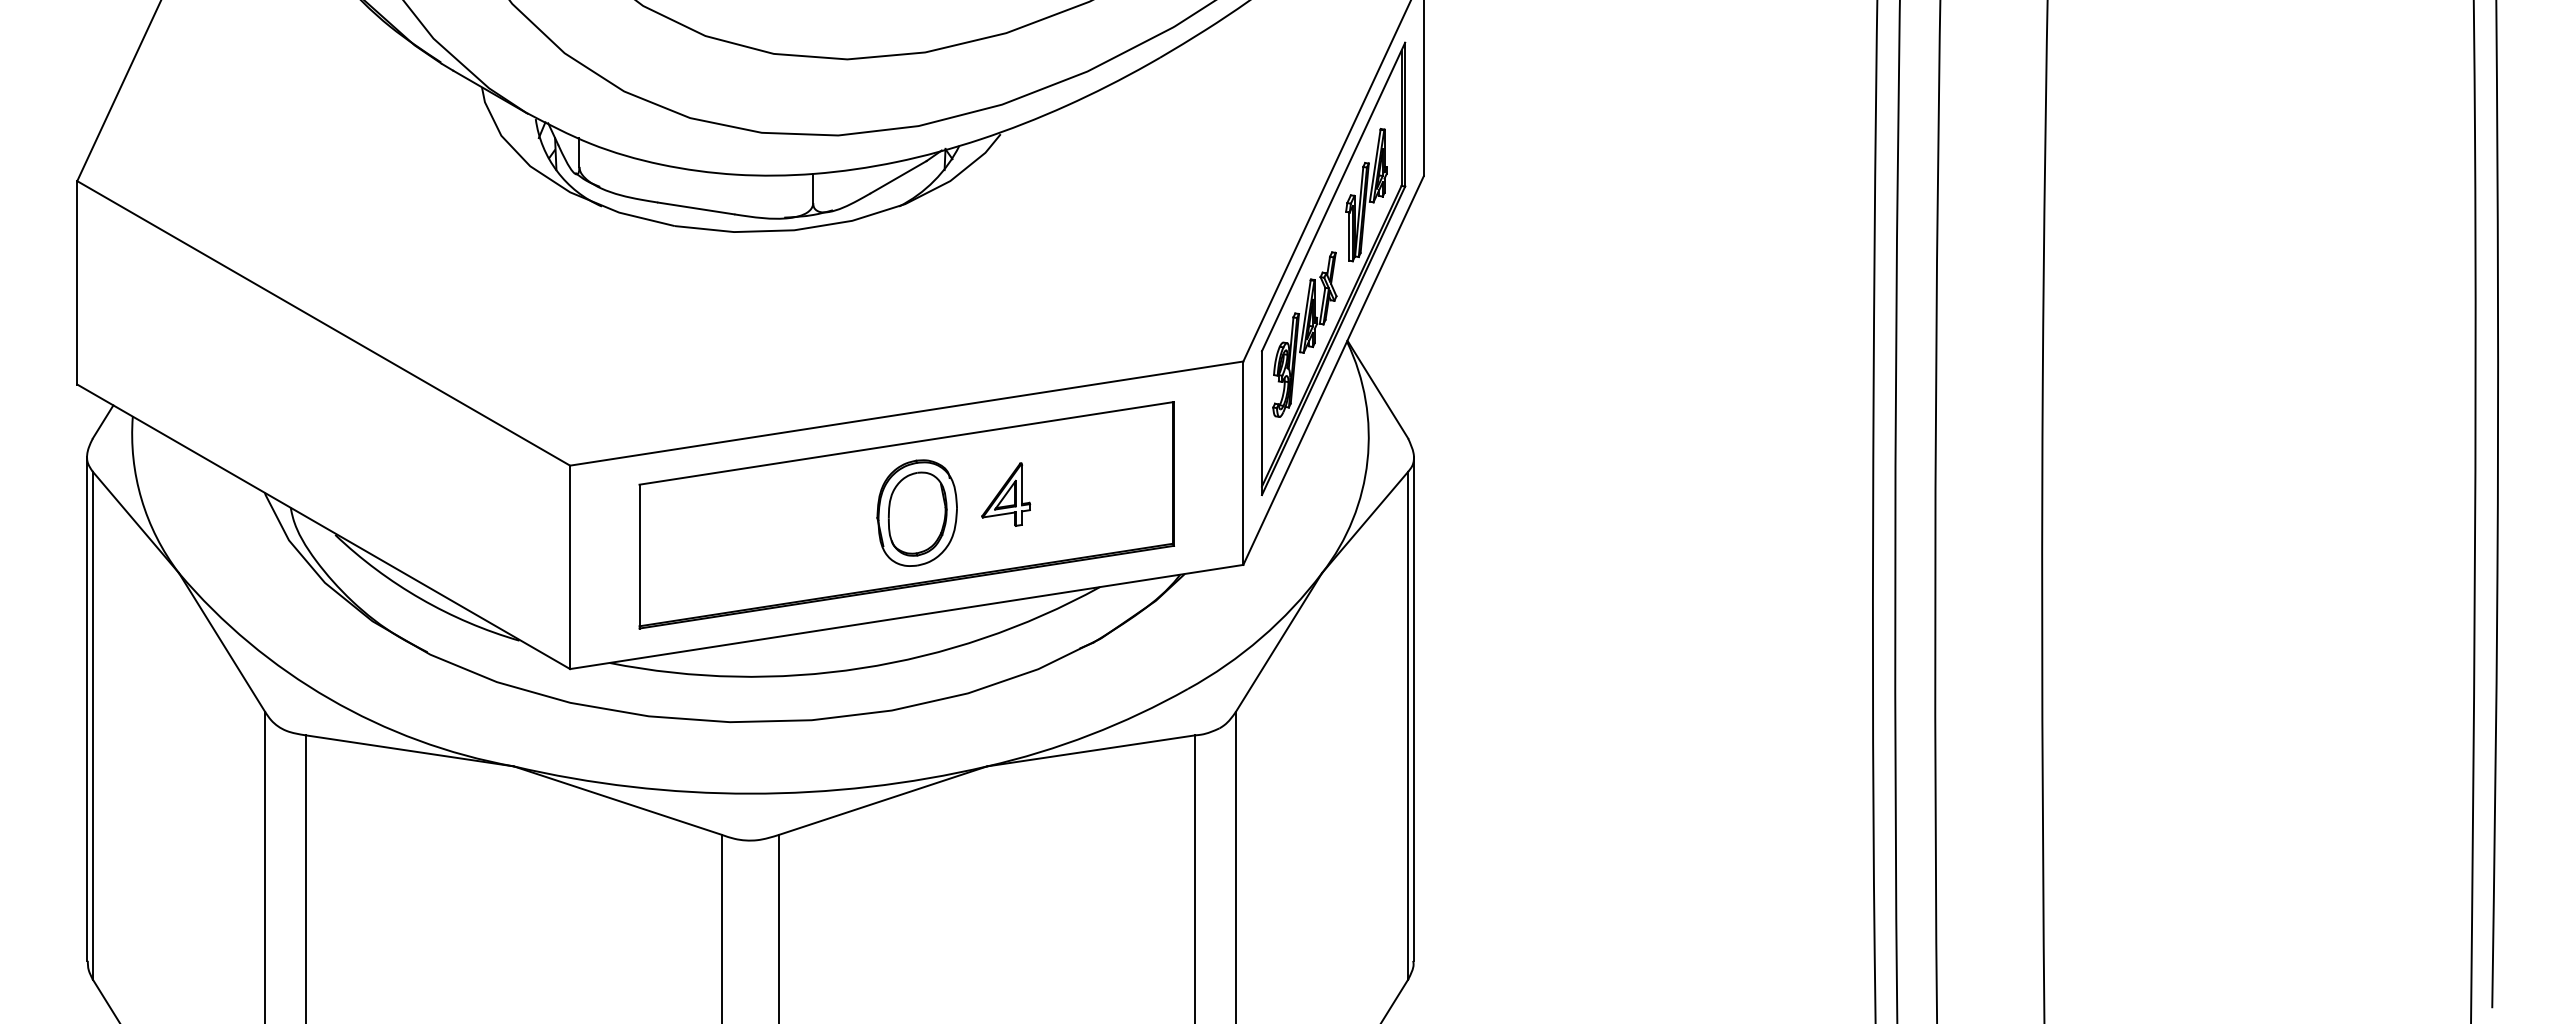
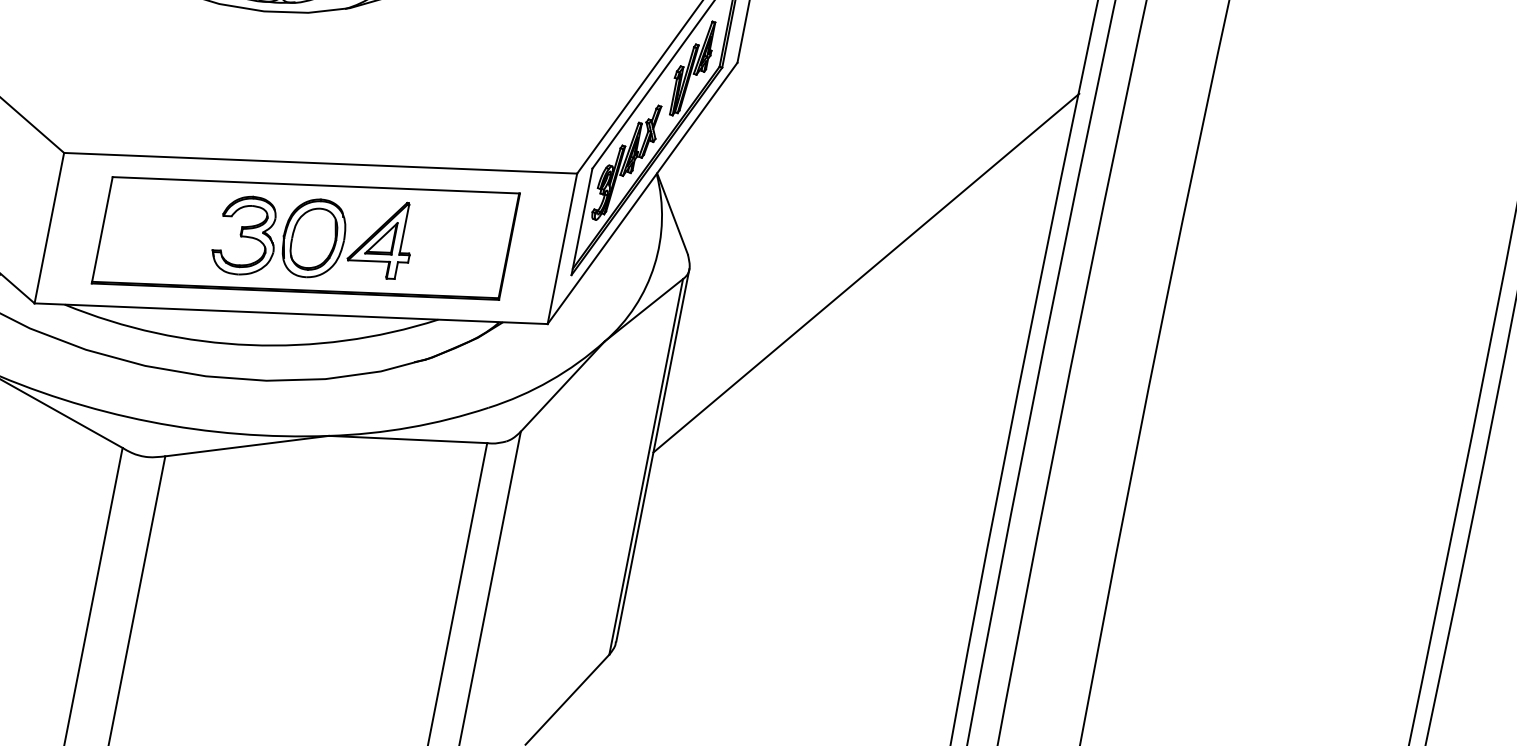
line: (1644, 417) -> (865, 273), added
part: (1005, 494) -> (381, 237), size x1.67
part: (827, 526) -> (245, 235), added

